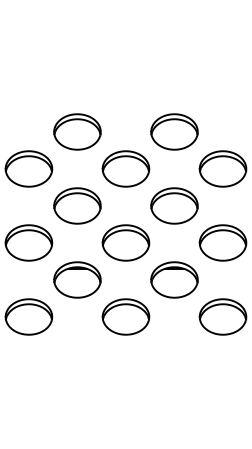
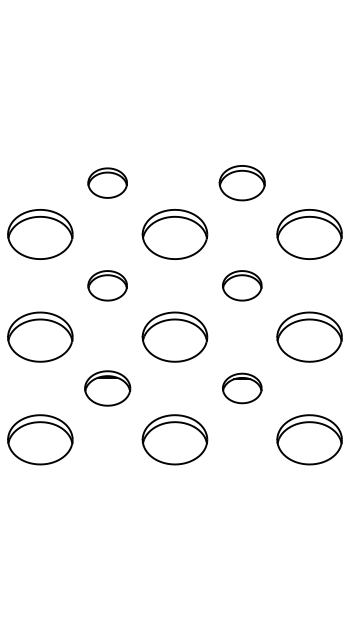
part: (77, 131) -> (107, 182), size x0.6
part: (174, 131) -> (242, 182), size x0.7
part: (77, 205) -> (107, 285), size x0.6
part: (174, 205) -> (242, 285), size x0.6
part: (77, 279) -> (107, 387), size x0.7
part: (174, 279) -> (242, 387), size x0.6

